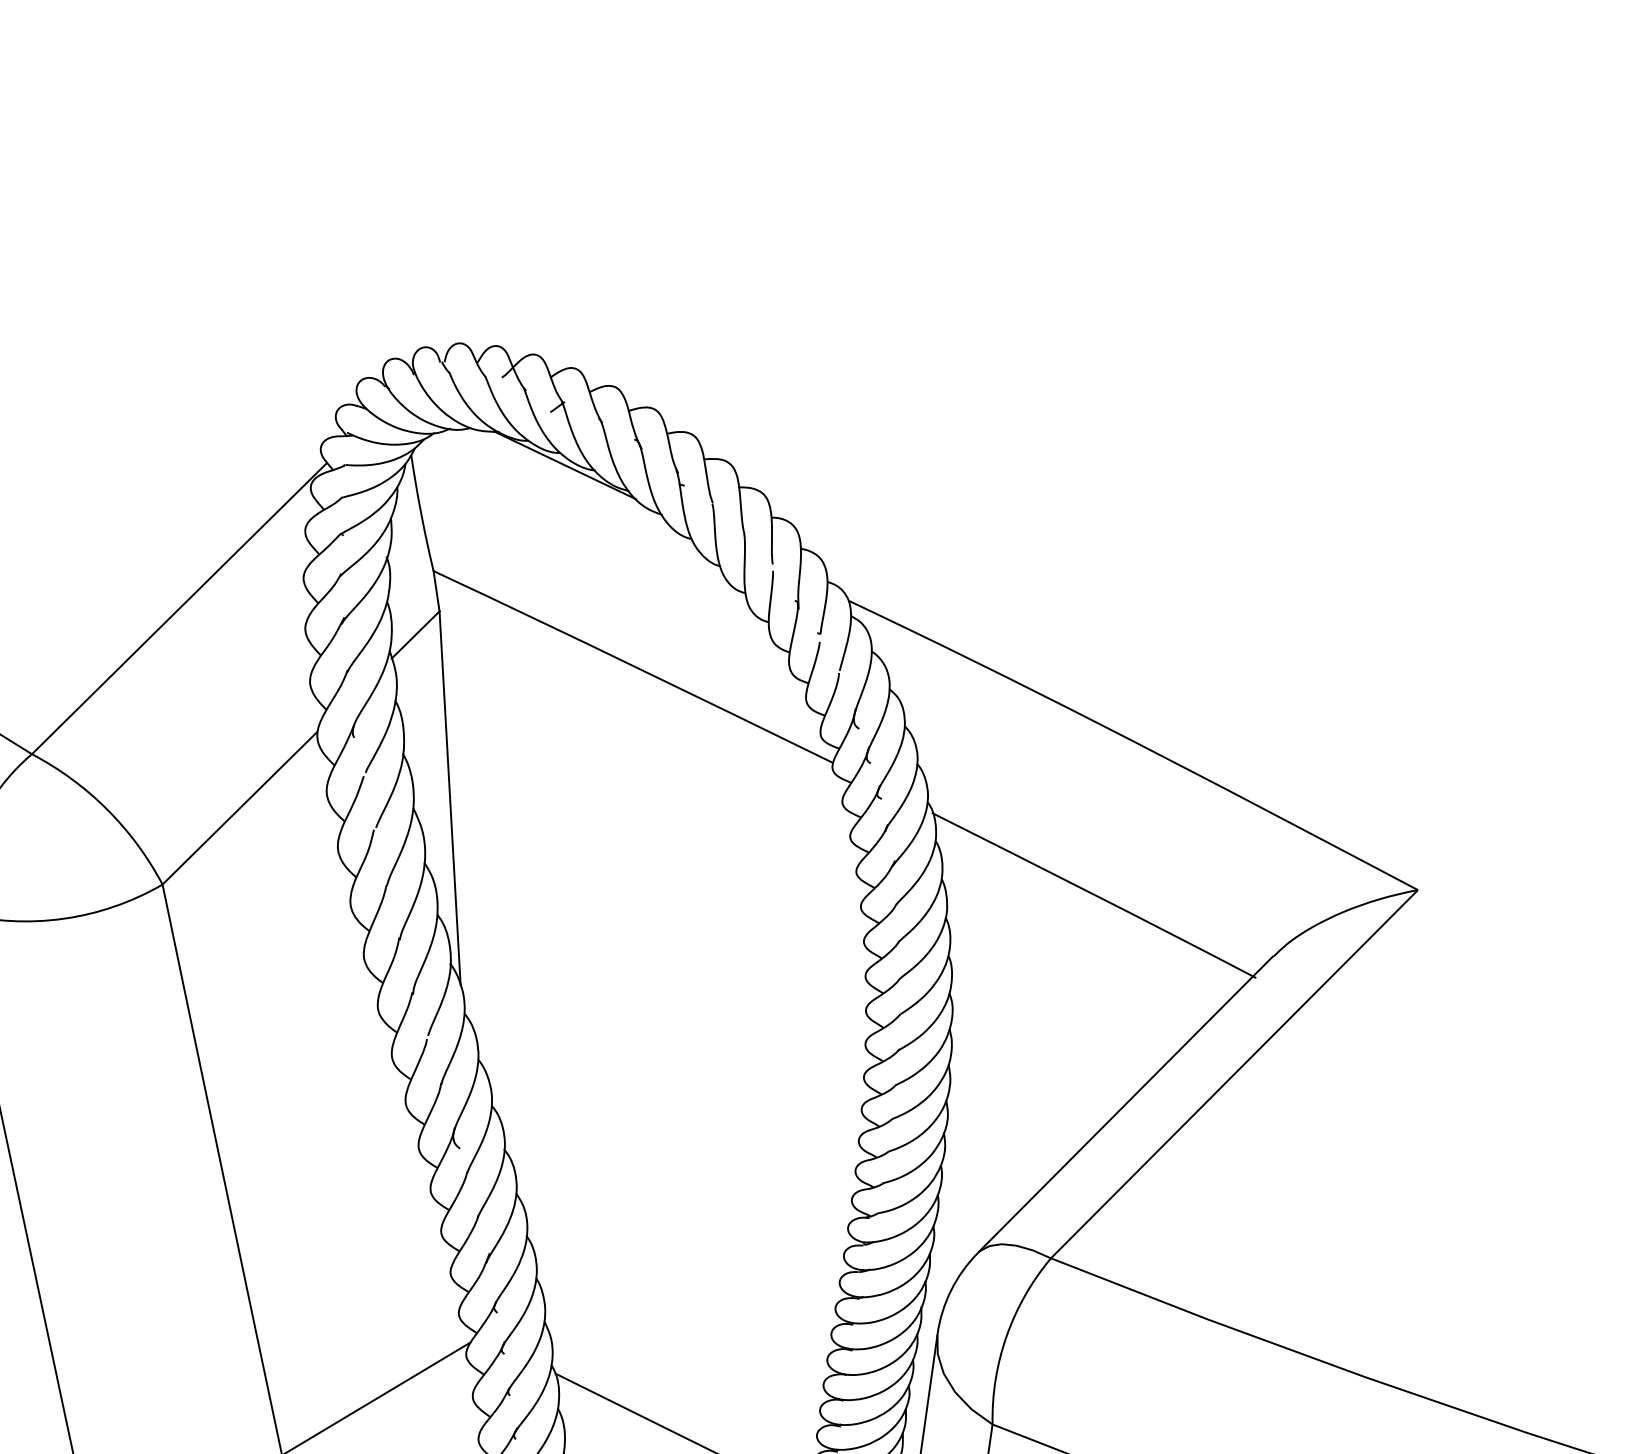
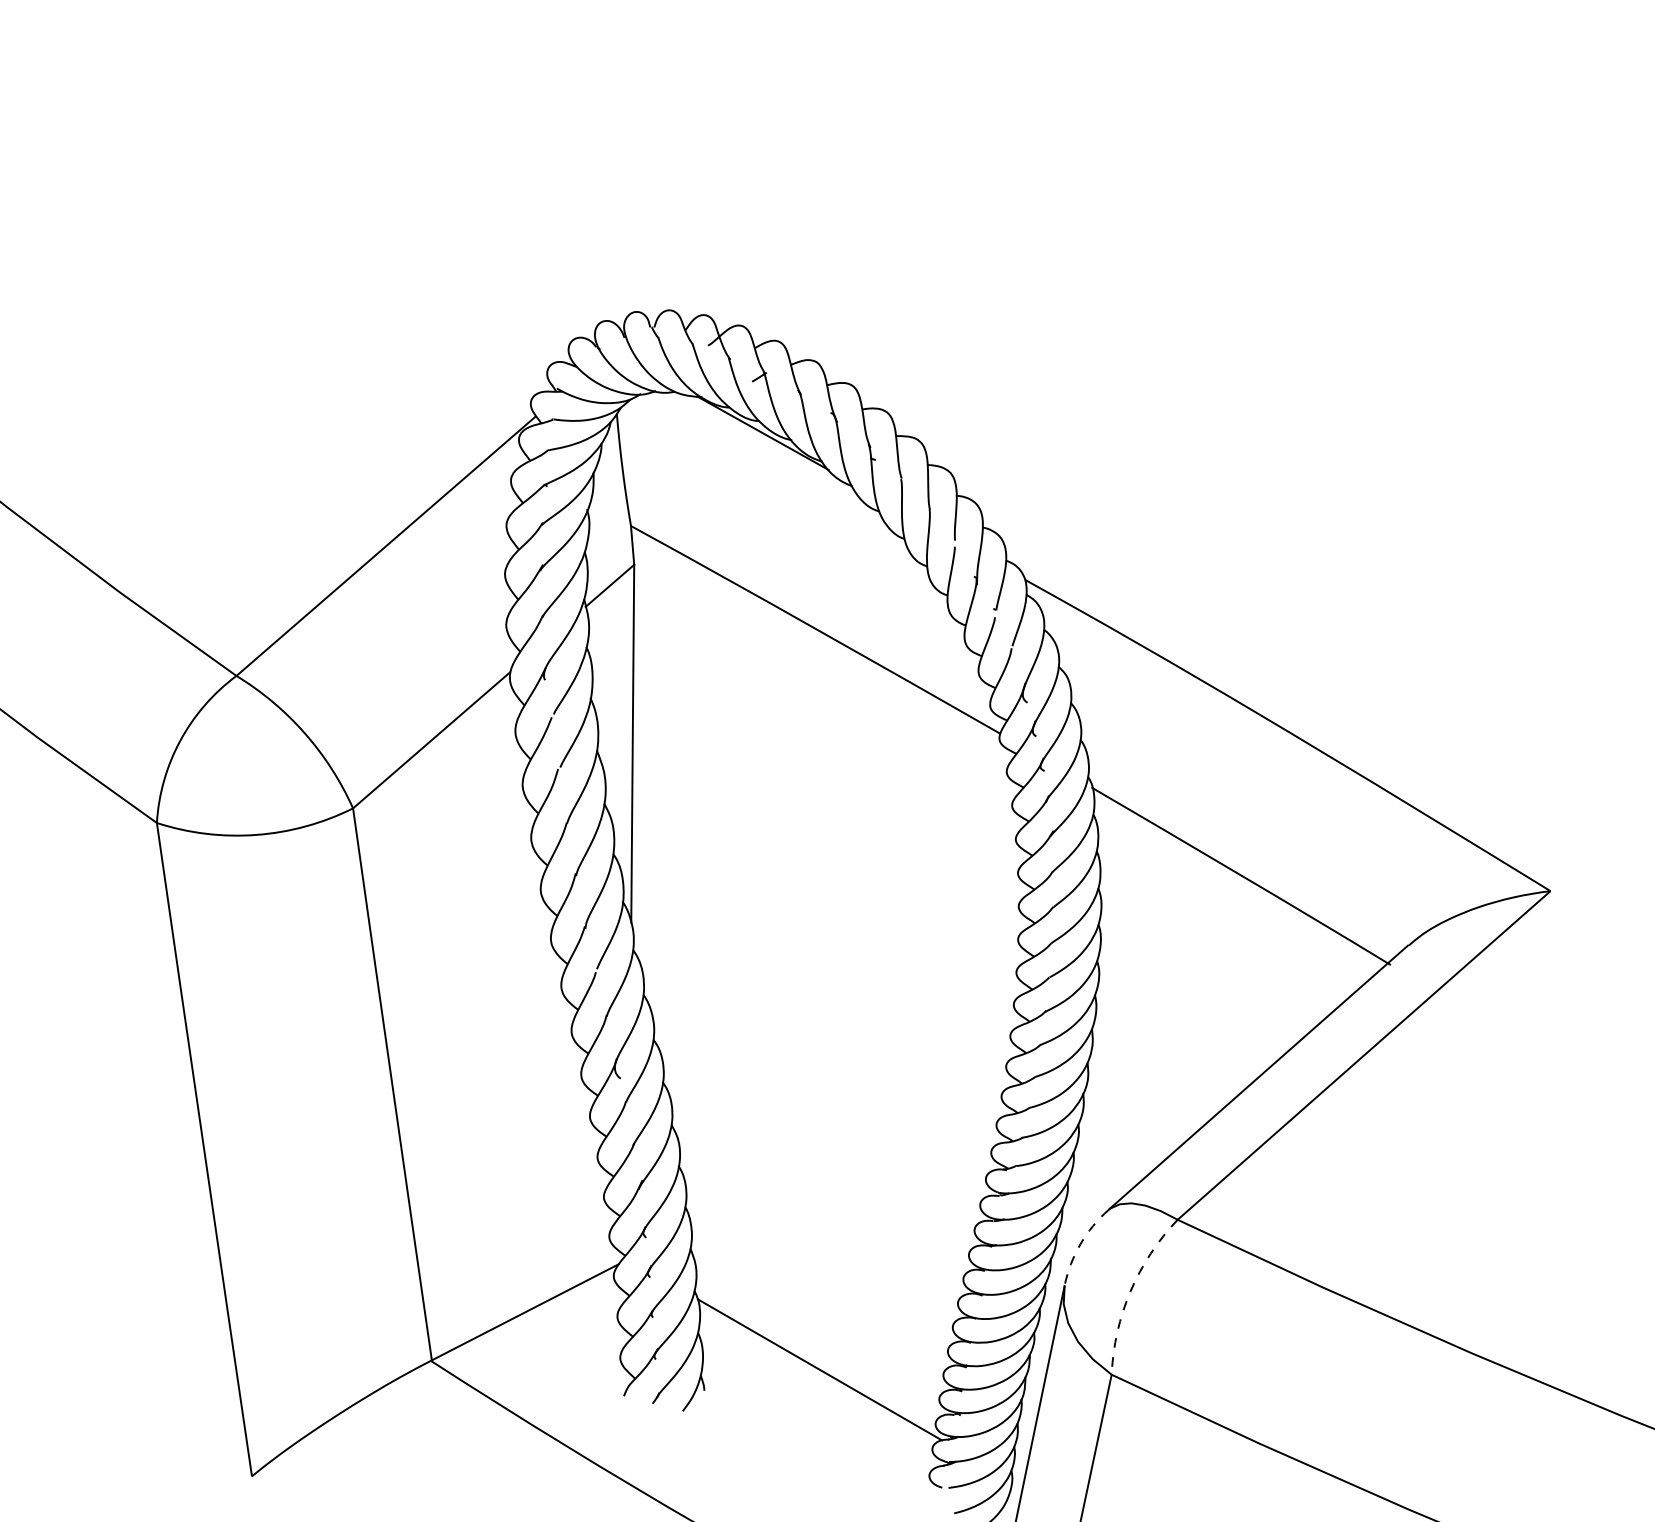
arc: (951, 1290) -> (1080, 1244), solid -> dashed
arc: (1006, 1336) -> (1130, 1291), solid -> dashed

